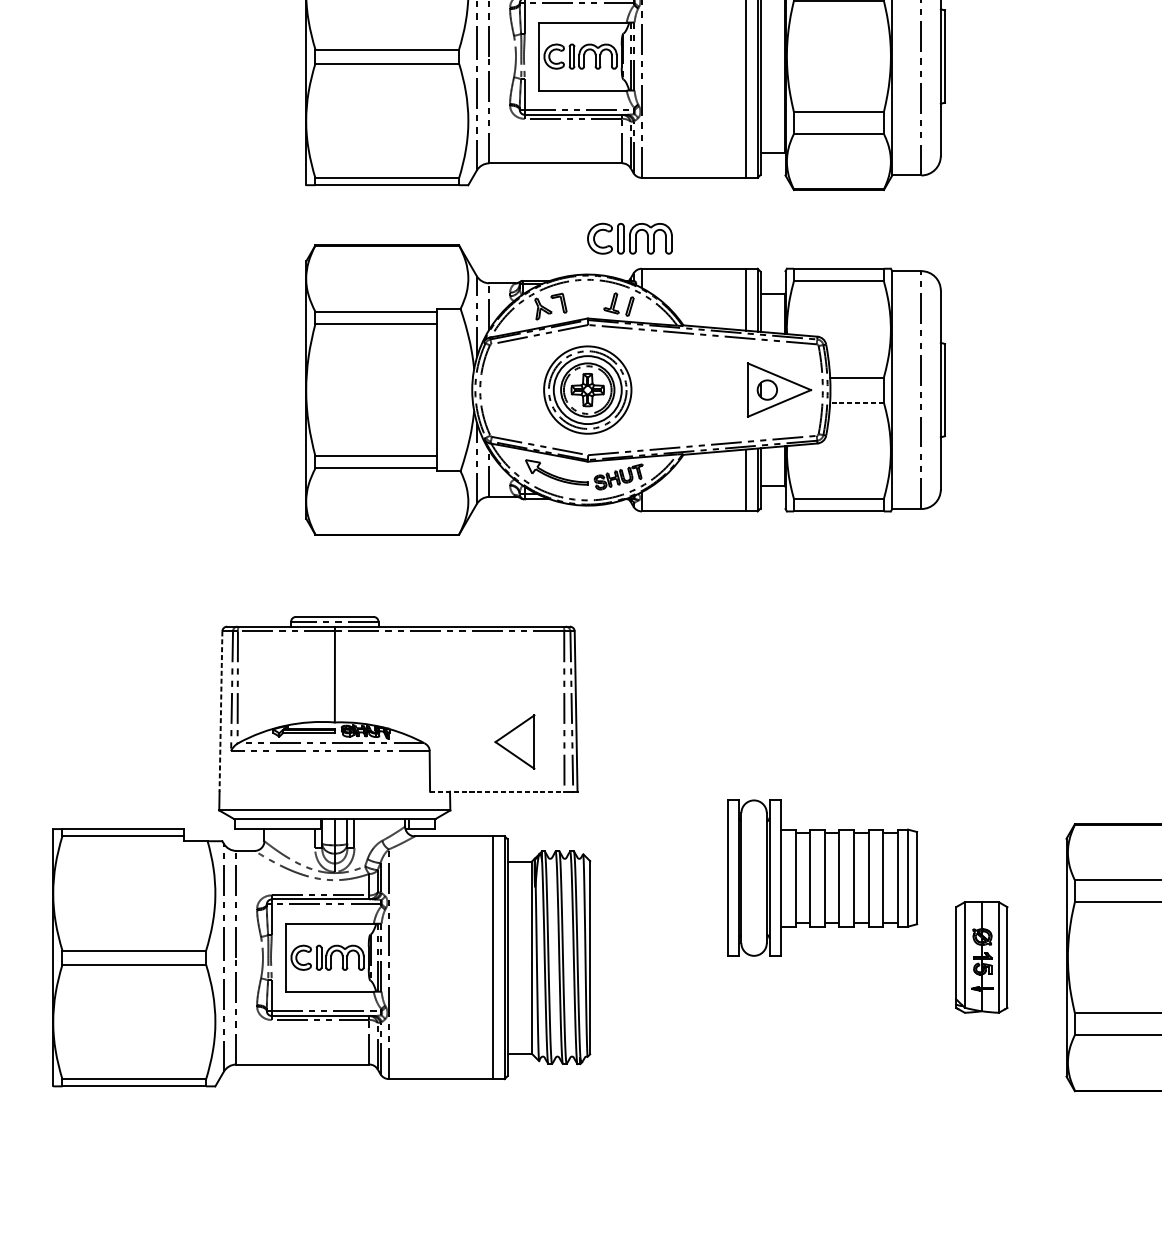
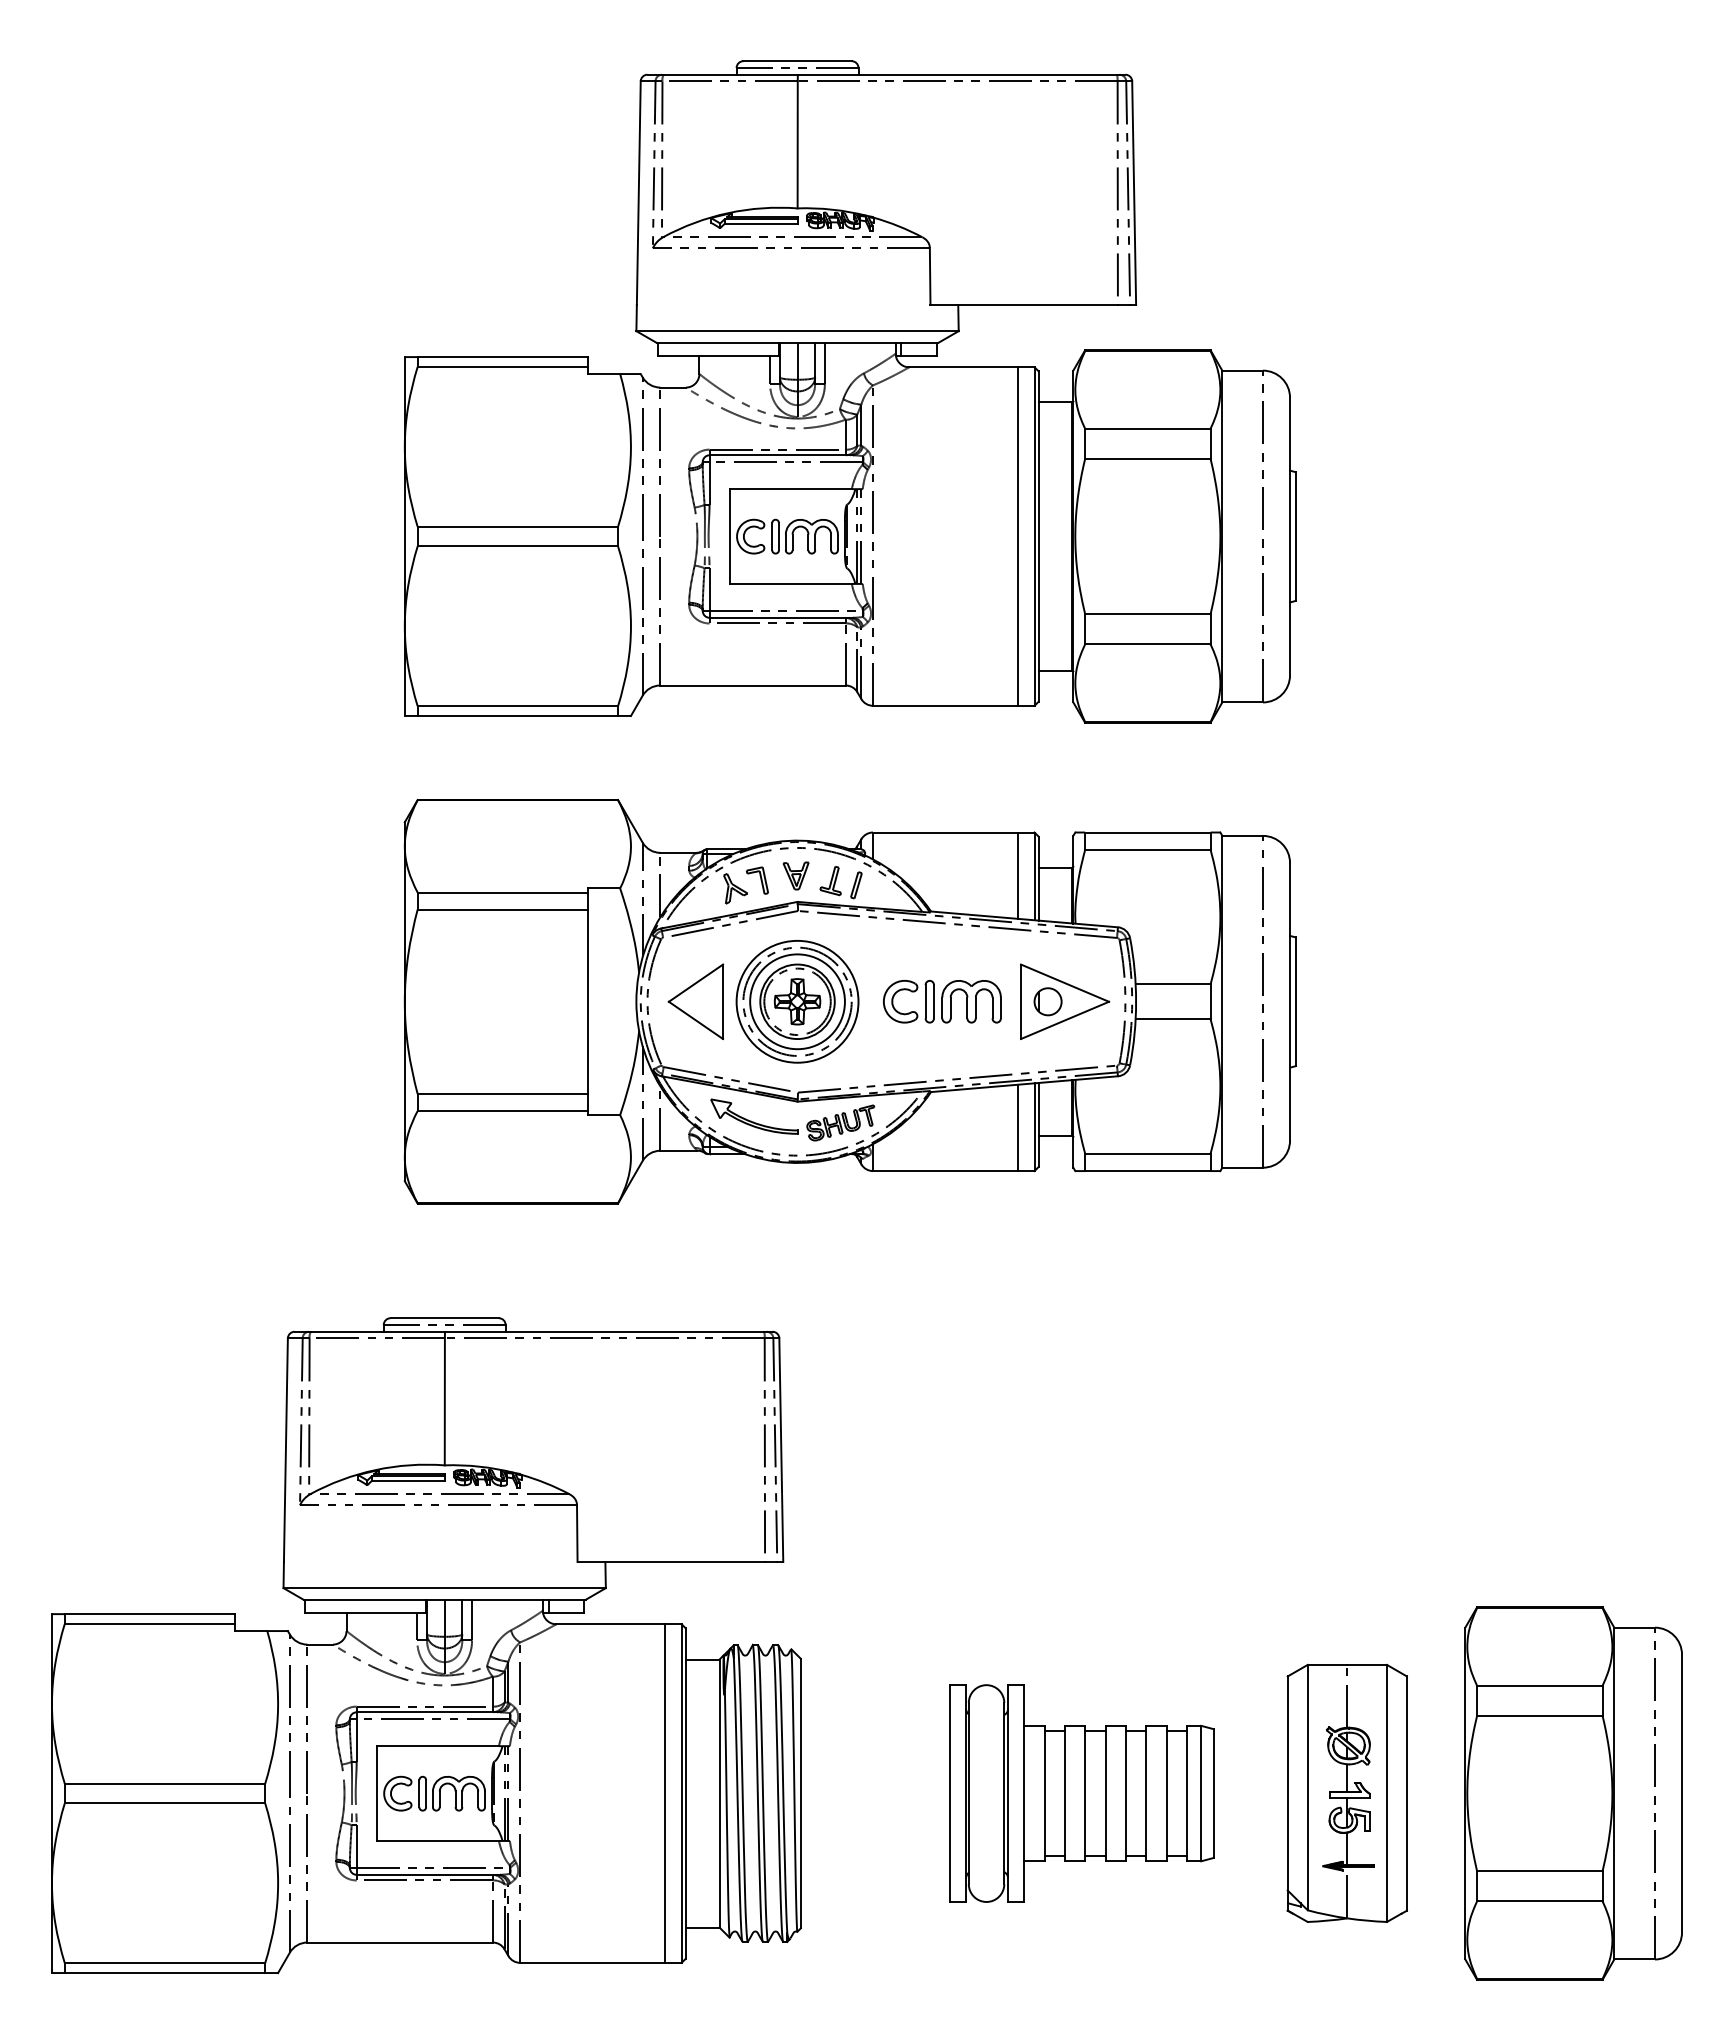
part: (630, 238) -> (942, 1001), moved
part: (586, 299) -> (795, 875), added
line: (856, 402) -> (1172, 1019), dashed -> solid
line: (220, 711) -> (285, 1450), dashed -> solid
part: (514, 741) -> (695, 1001), moved
line: (497, 791) -> (671, 1561), dashed -> solid
part: (822, 878) -> (1081, 1793), moved
part: (981, 956) -> (1346, 1792), size x1.67

